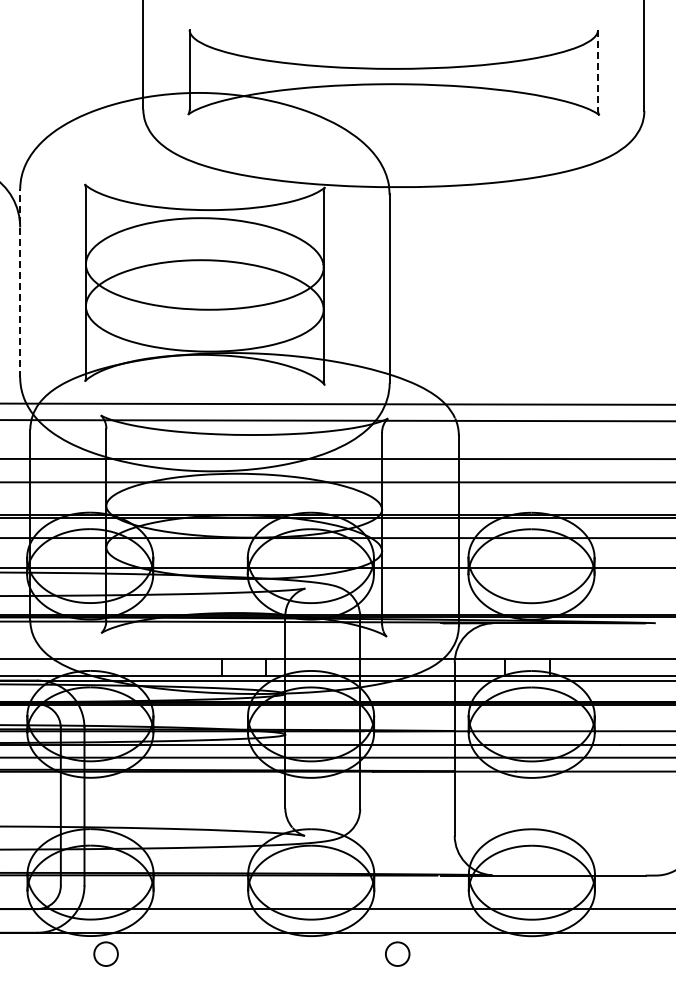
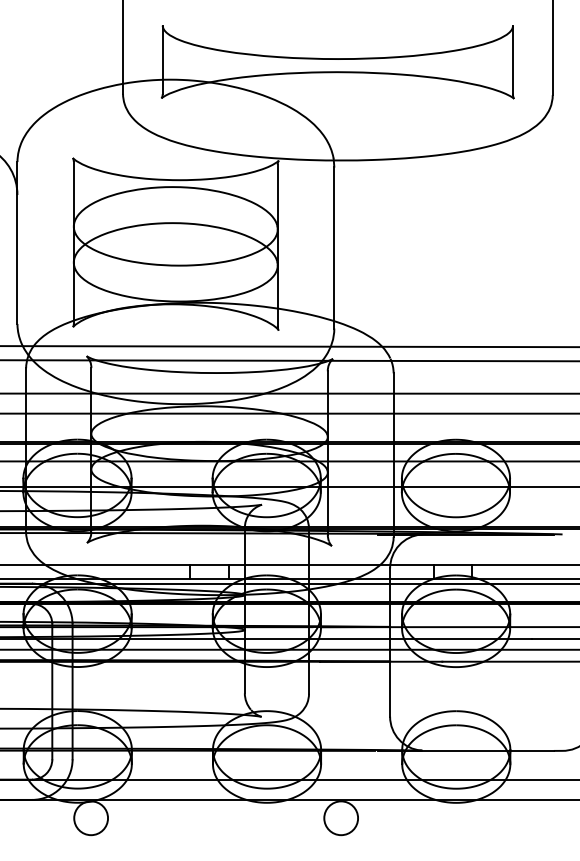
line: (598, 70) -> (513, 60), dashed -> solid
line: (20, 282) -> (17, 242), dashed -> solid
circle: (105, 953) -> (90, 817), size x1.67
circle: (397, 953) -> (341, 817), size x1.67

